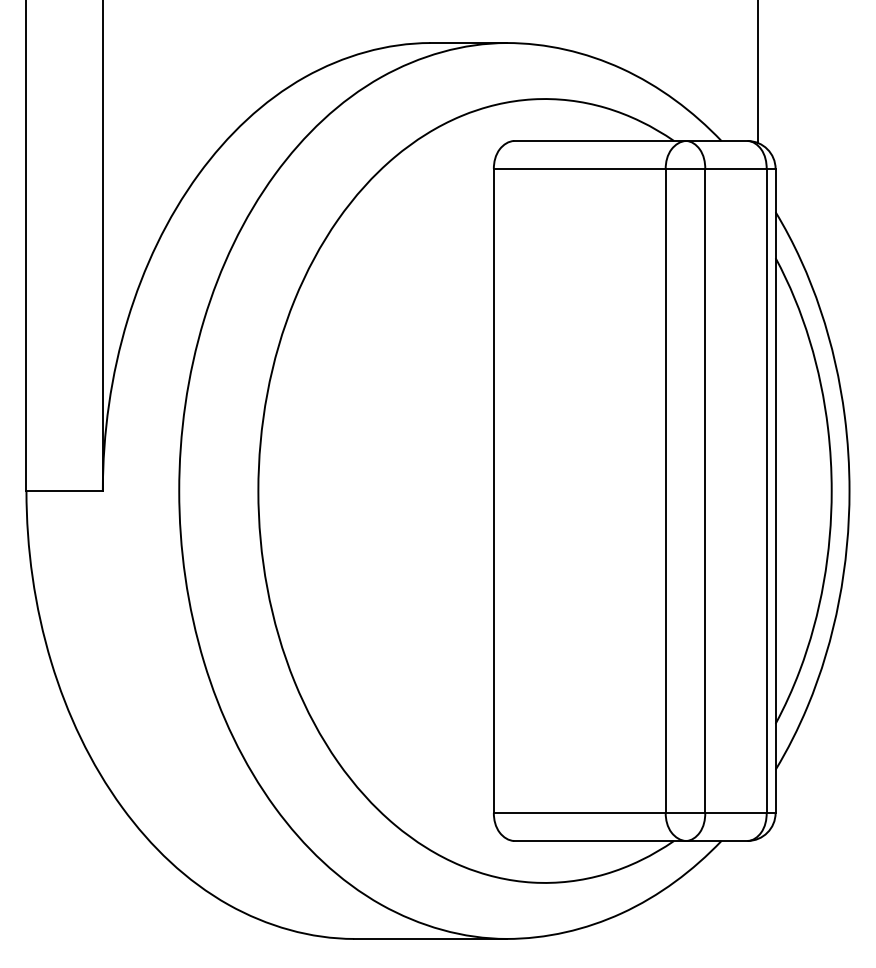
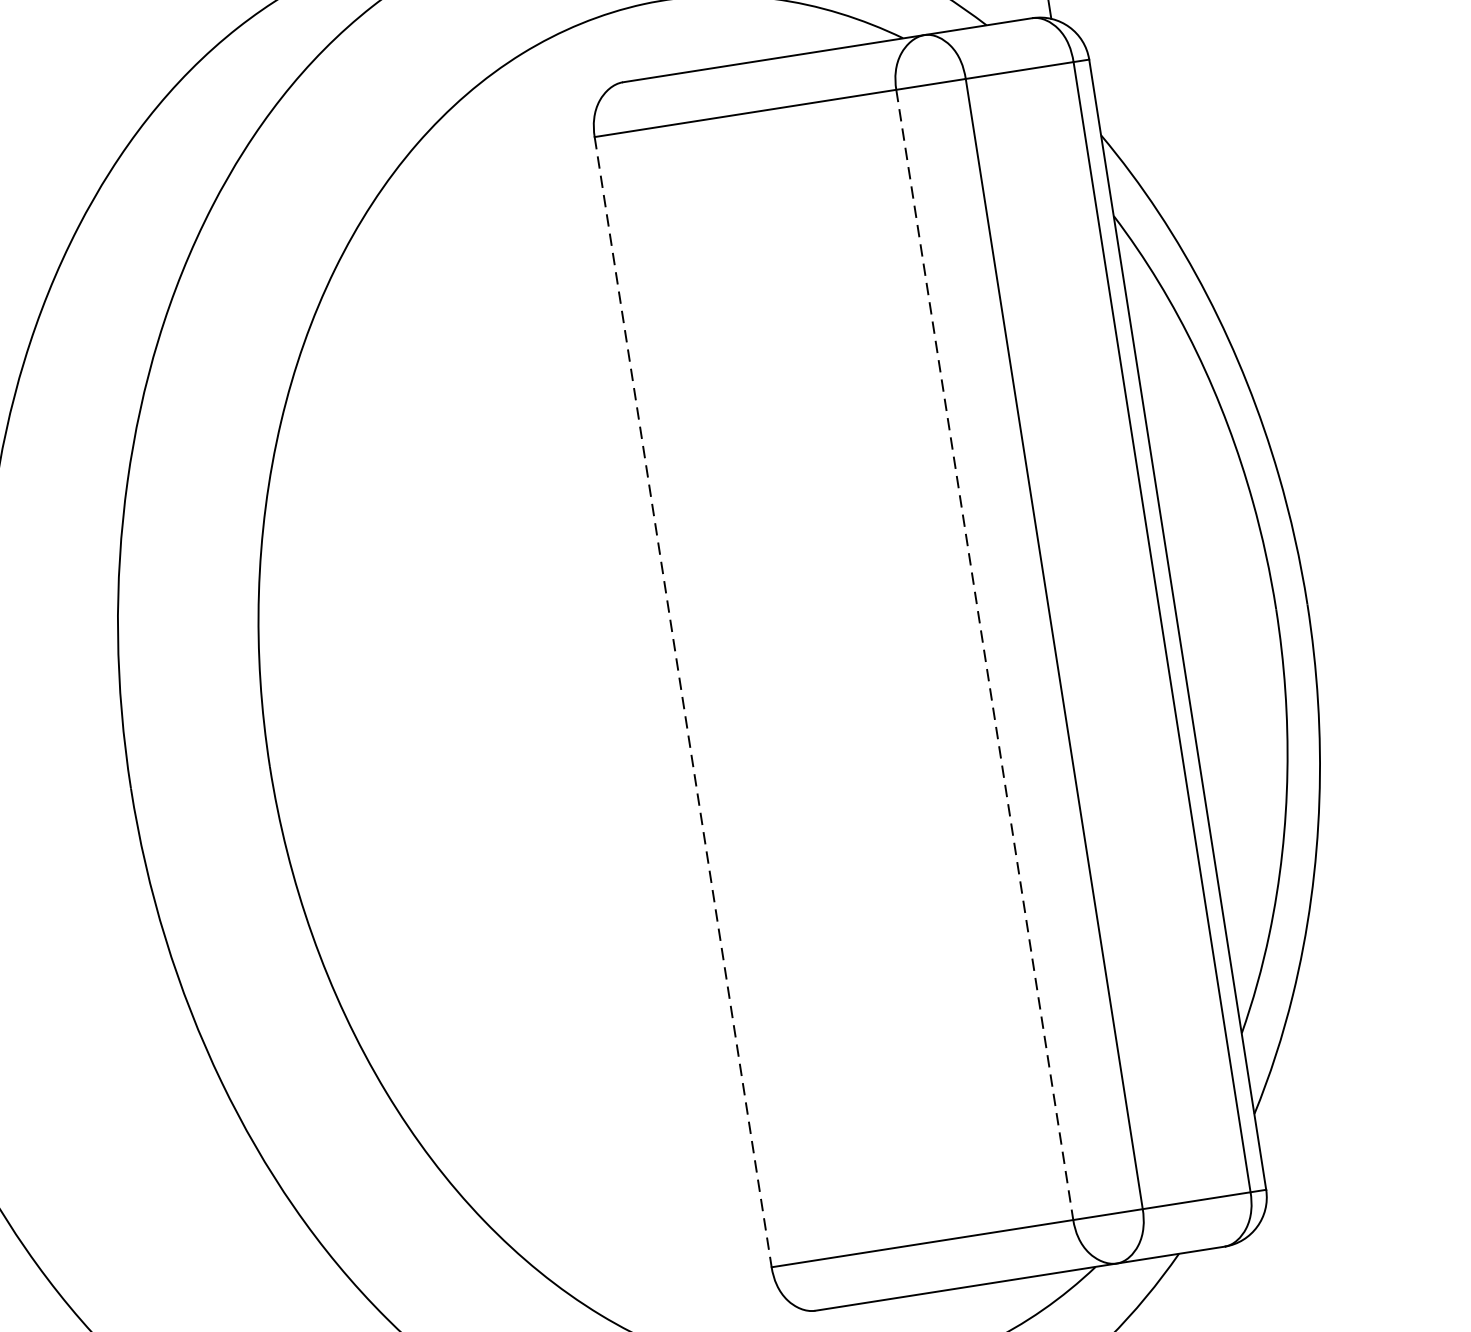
line: (493, 490) -> (682, 701), solid -> dashed
line: (665, 490) -> (984, 654), solid -> dashed

